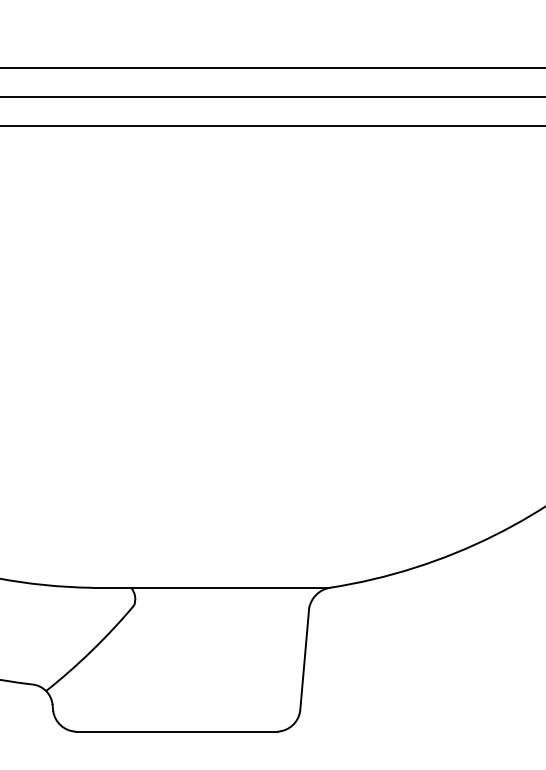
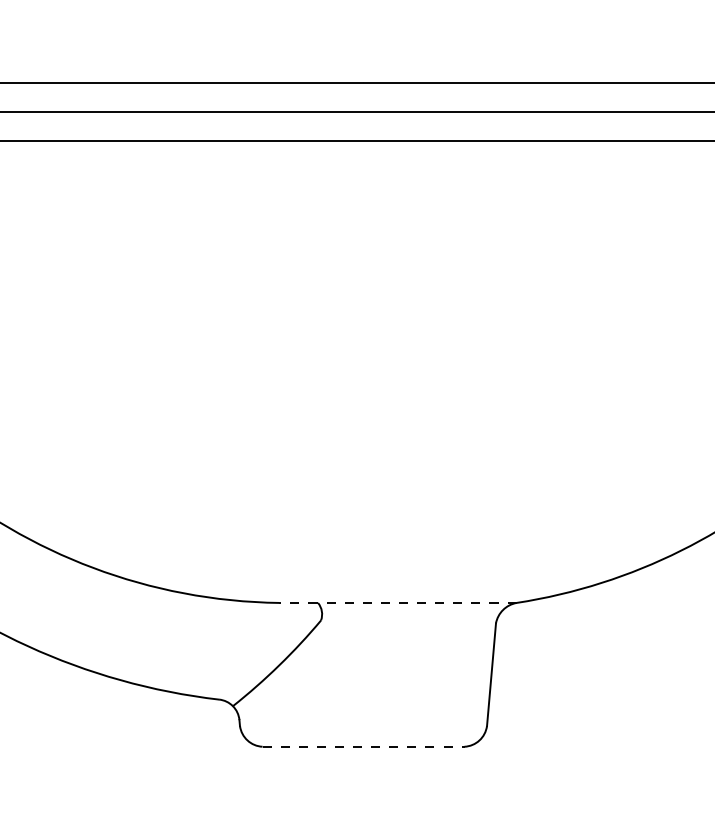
line: (210, 587) -> (397, 602), solid -> dashed
line: (176, 731) -> (363, 746), solid -> dashed

